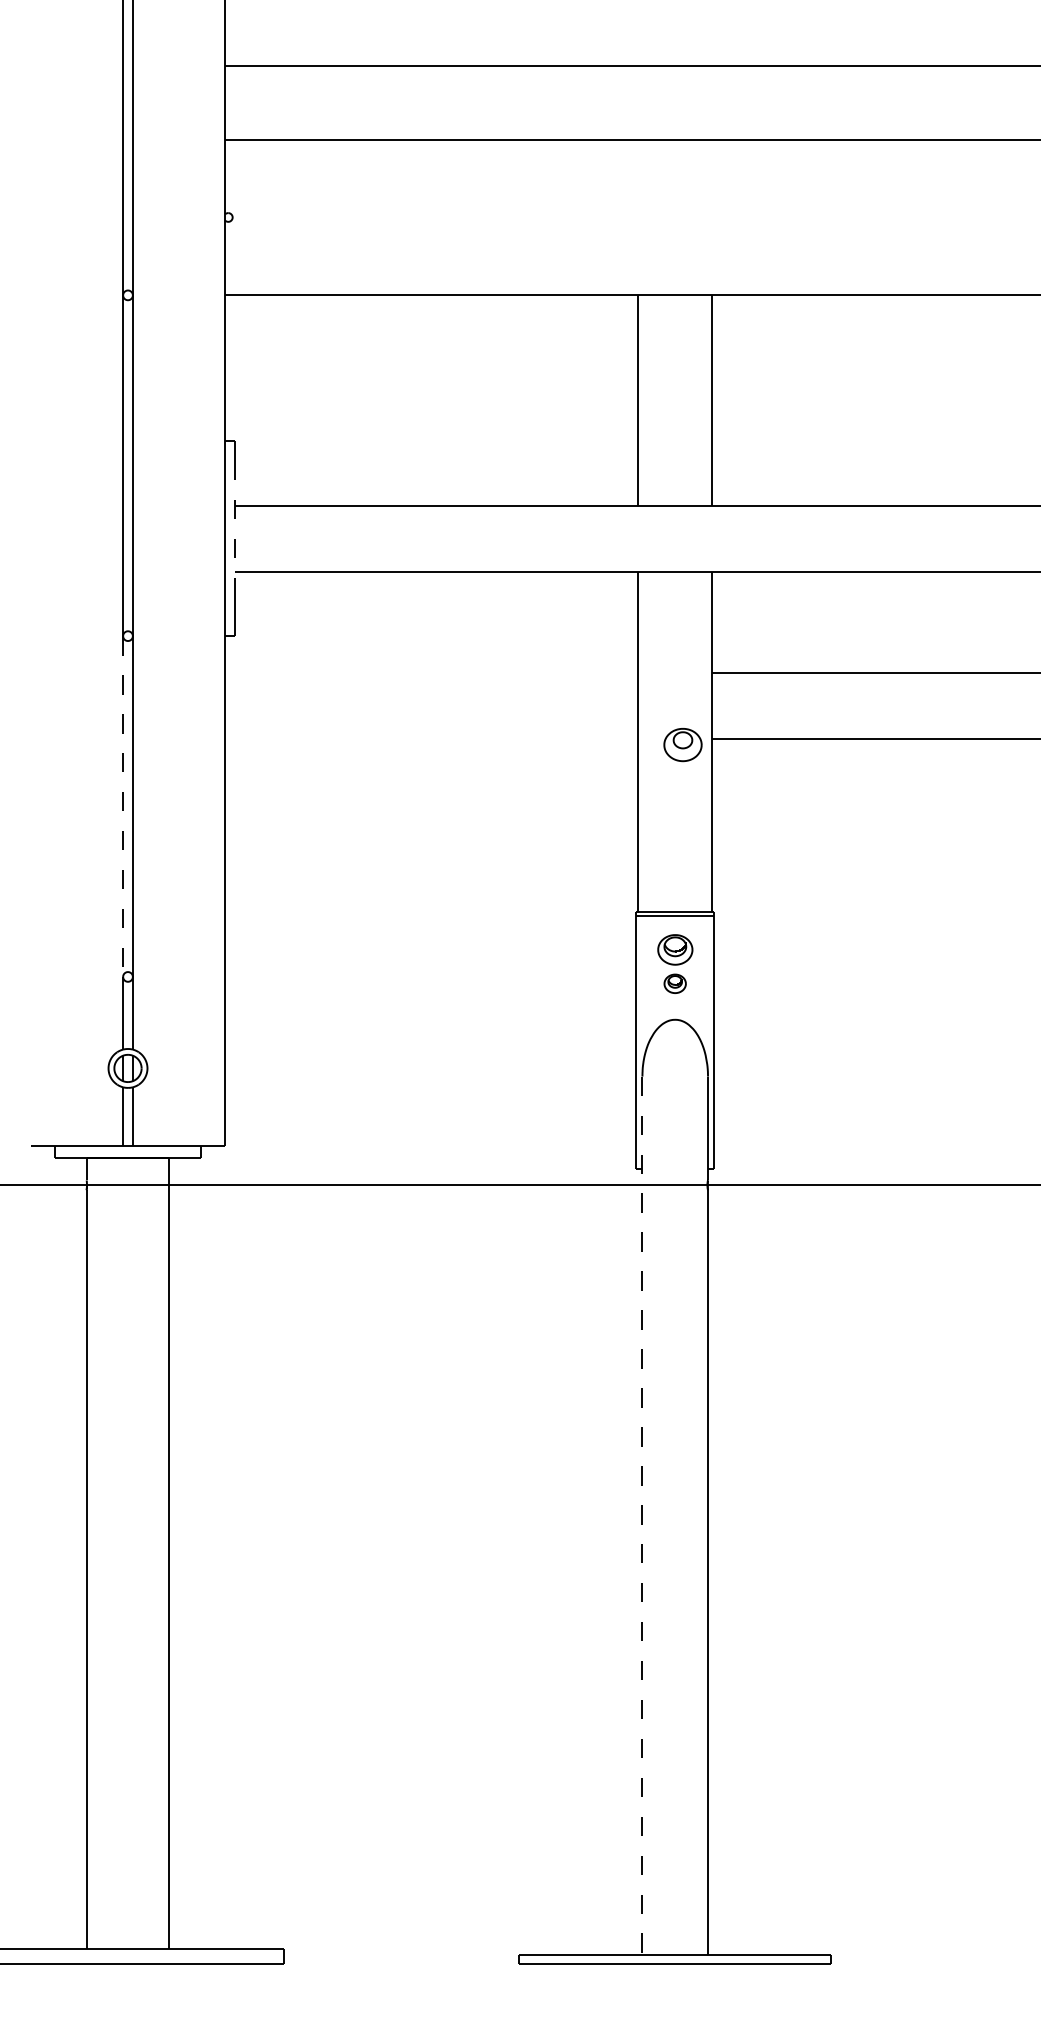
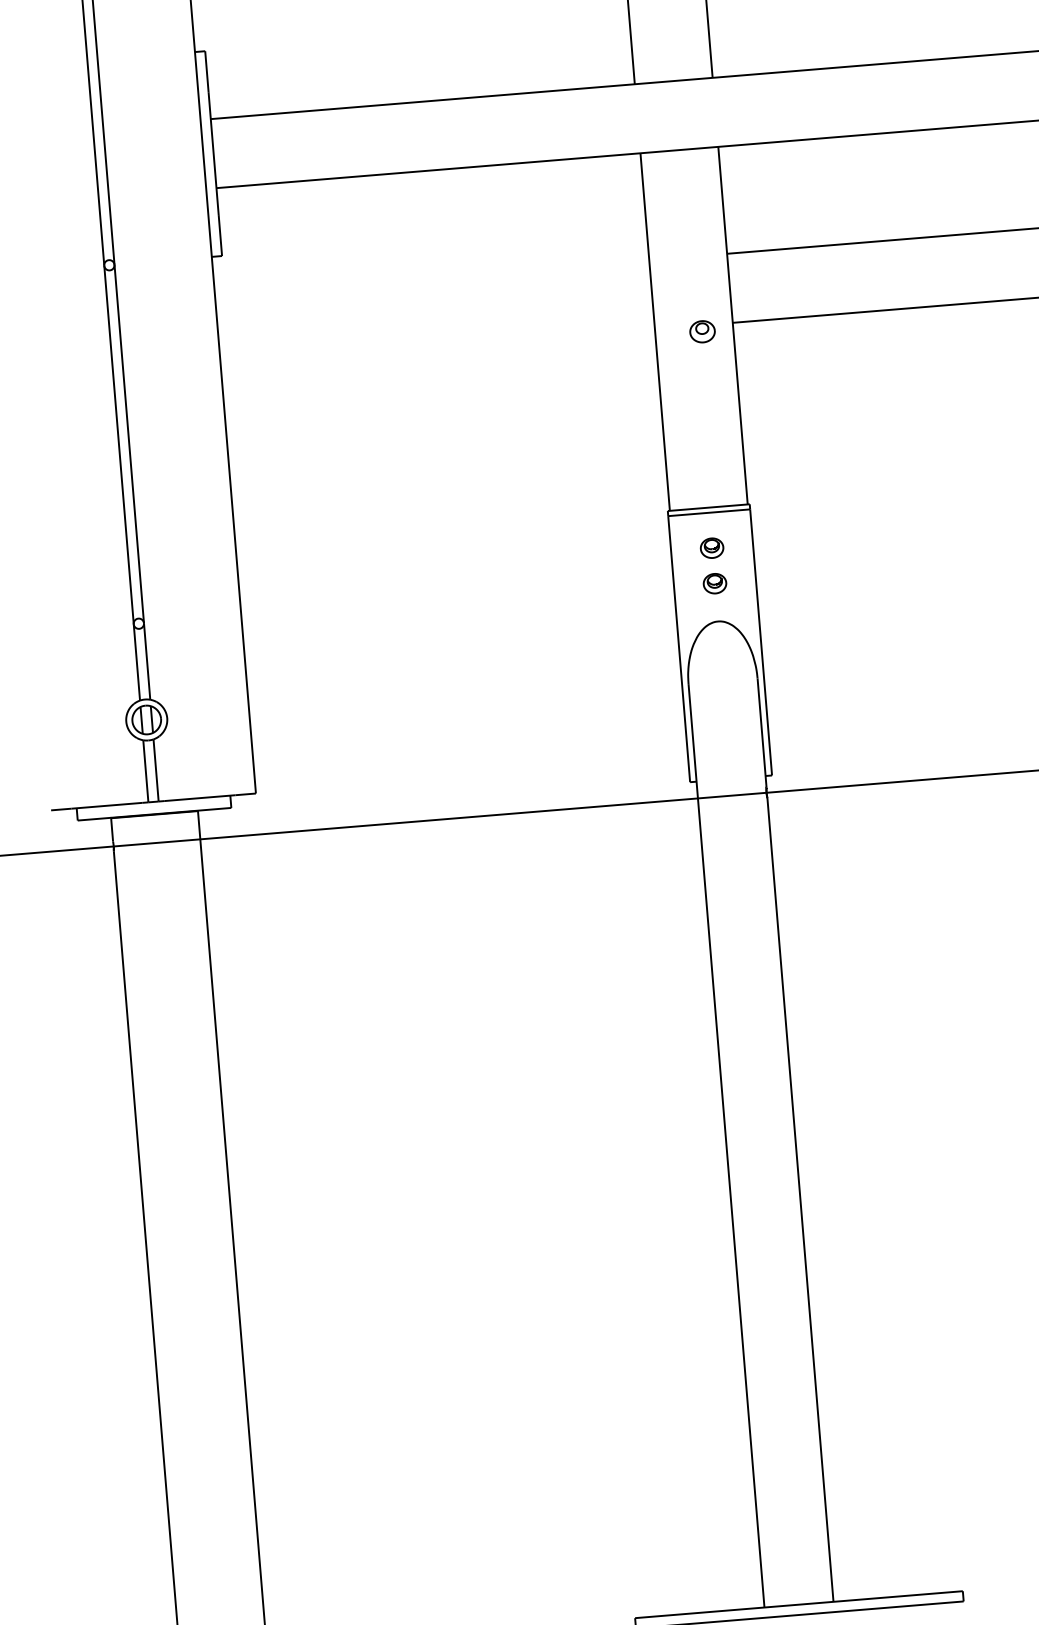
line: (235, 538) -> (213, 153), dashed -> solid
part: (682, 744) -> (701, 331), size x0.62
line: (123, 807) -> (119, 445), dashed -> solid
part: (674, 950) -> (711, 548), size x0.62
line: (642, 1515) -> (726, 1145), dashed -> solid

